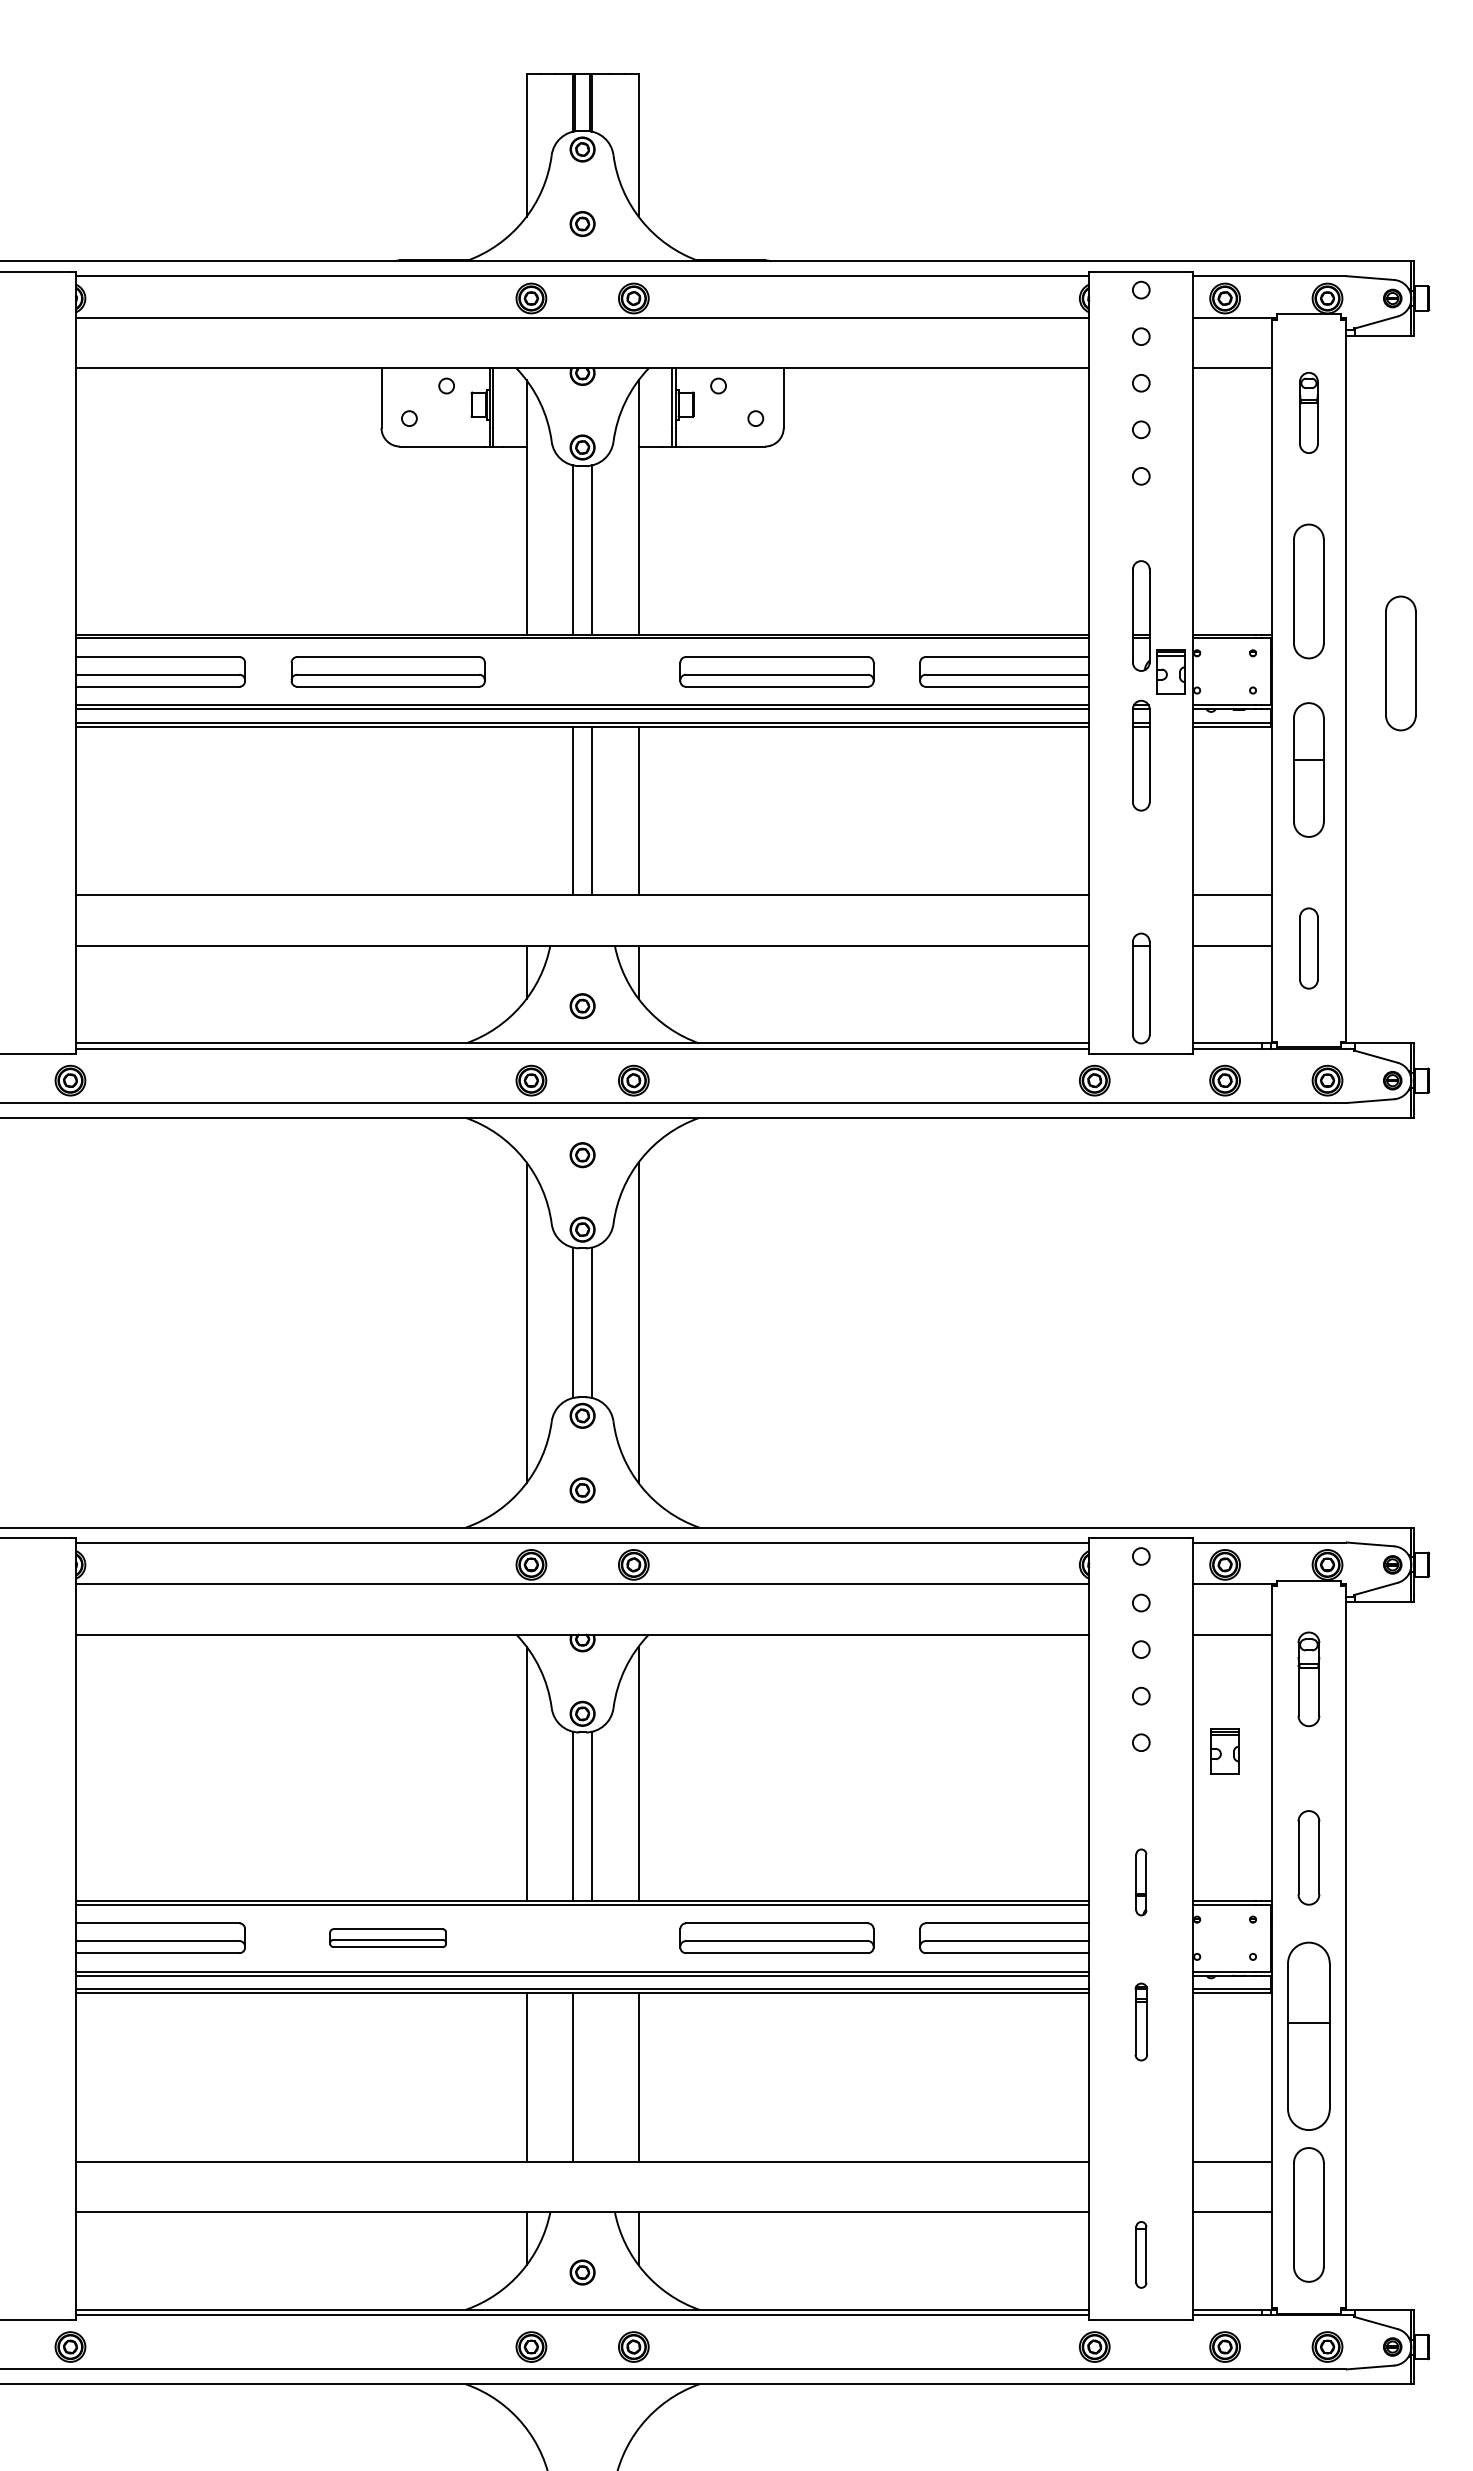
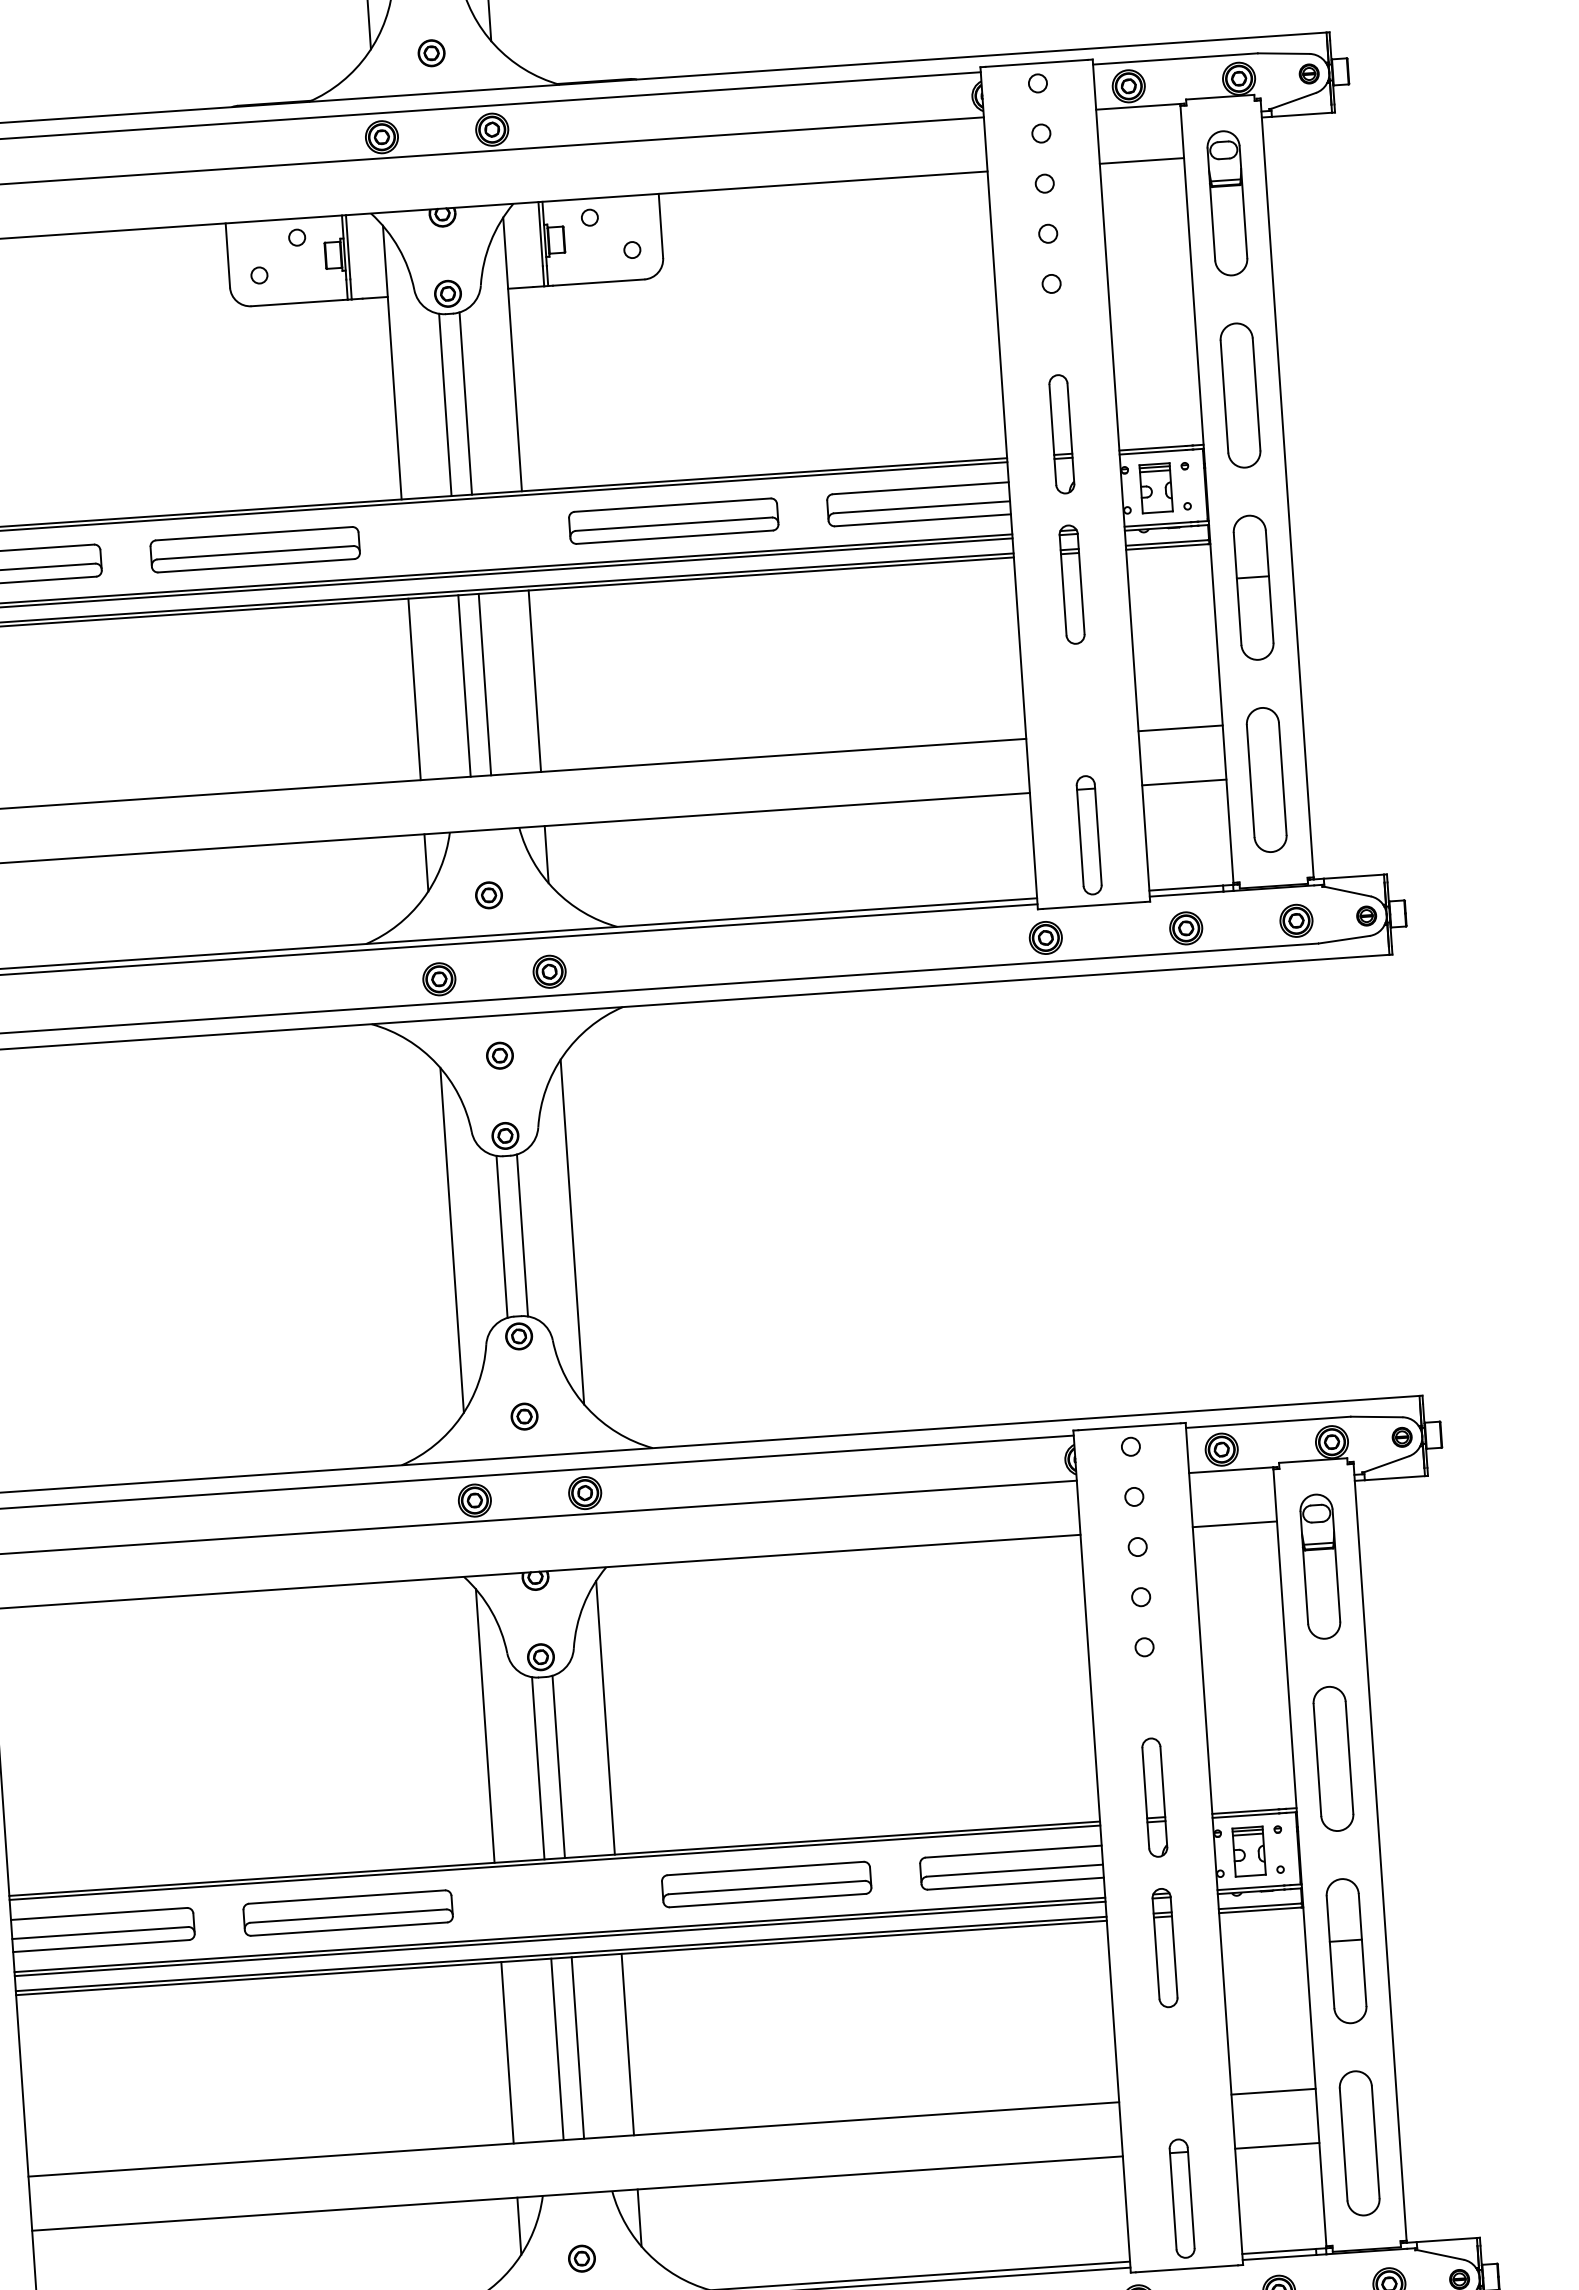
part: (1308, 412) -> (1226, 202), size x1.67
part: (1400, 663) -> (1344, 466), removed
part: (1170, 671) -> (1155, 487), moved
line: (526, 810) -> (414, 688), added
part: (1308, 948) -> (1266, 779), size x1.67
part: (1308, 1679) -> (1319, 1566), size x1.43
part: (1224, 1751) -> (1248, 1851), moved
part: (1308, 1857) -> (1333, 1758), size x1.43
part: (1141, 1882) -> (1155, 1797), size x1.67
part: (387, 1937) -> (347, 1912), size x1.67
part: (1141, 2021) -> (1165, 1947), size x1.43
part: (1308, 2036) -> (1346, 1951), size x0.71
line: (592, 2077) -> (578, 2047), added
part: (1141, 2254) -> (1182, 2198), size x1.67

